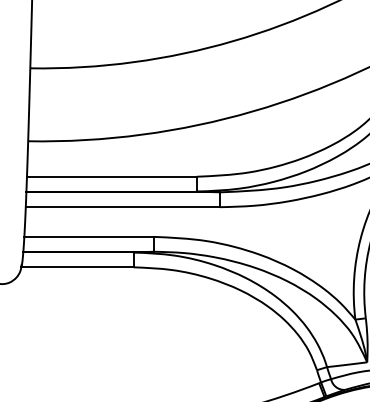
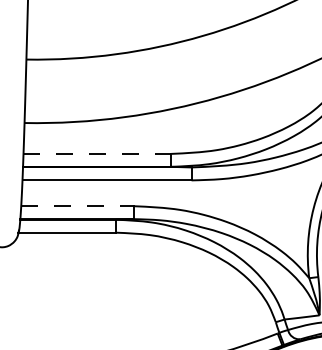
line: (111, 176) -> (97, 153), solid -> dashed
line: (89, 236) -> (77, 205), solid -> dashed

